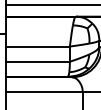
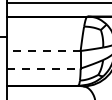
line: (37, 46) -> (43, 50), solid -> dashed
line: (37, 61) -> (43, 68), solid -> dashed

